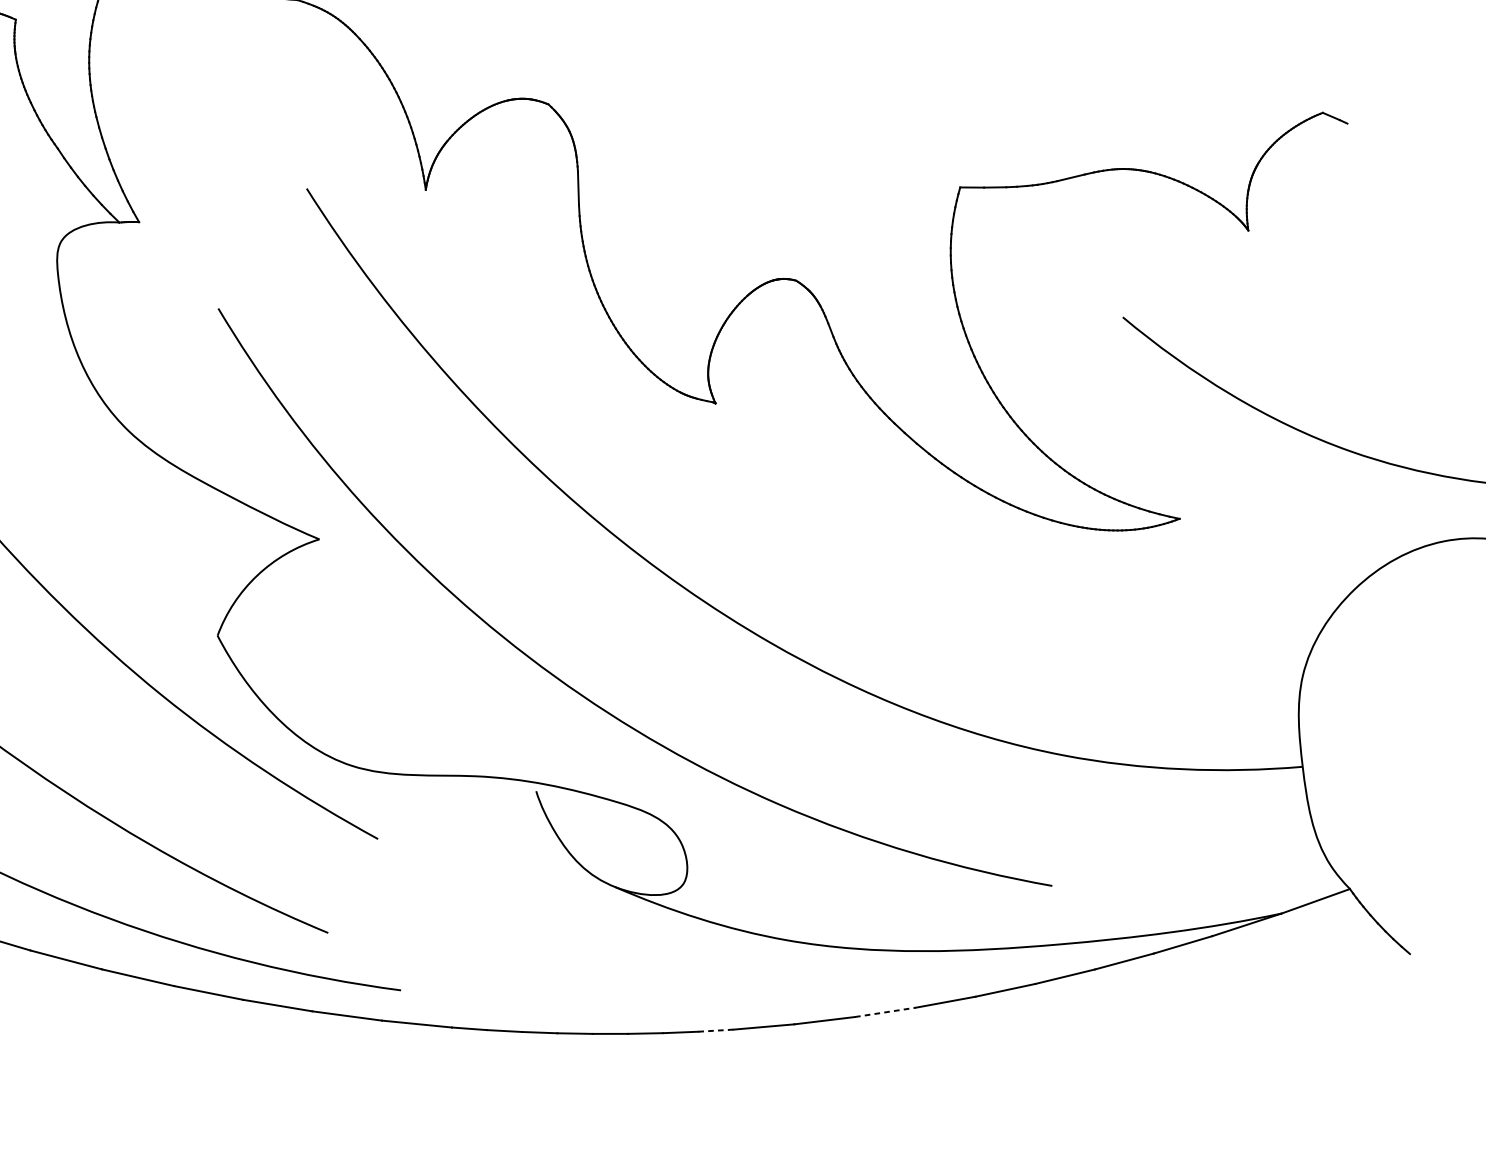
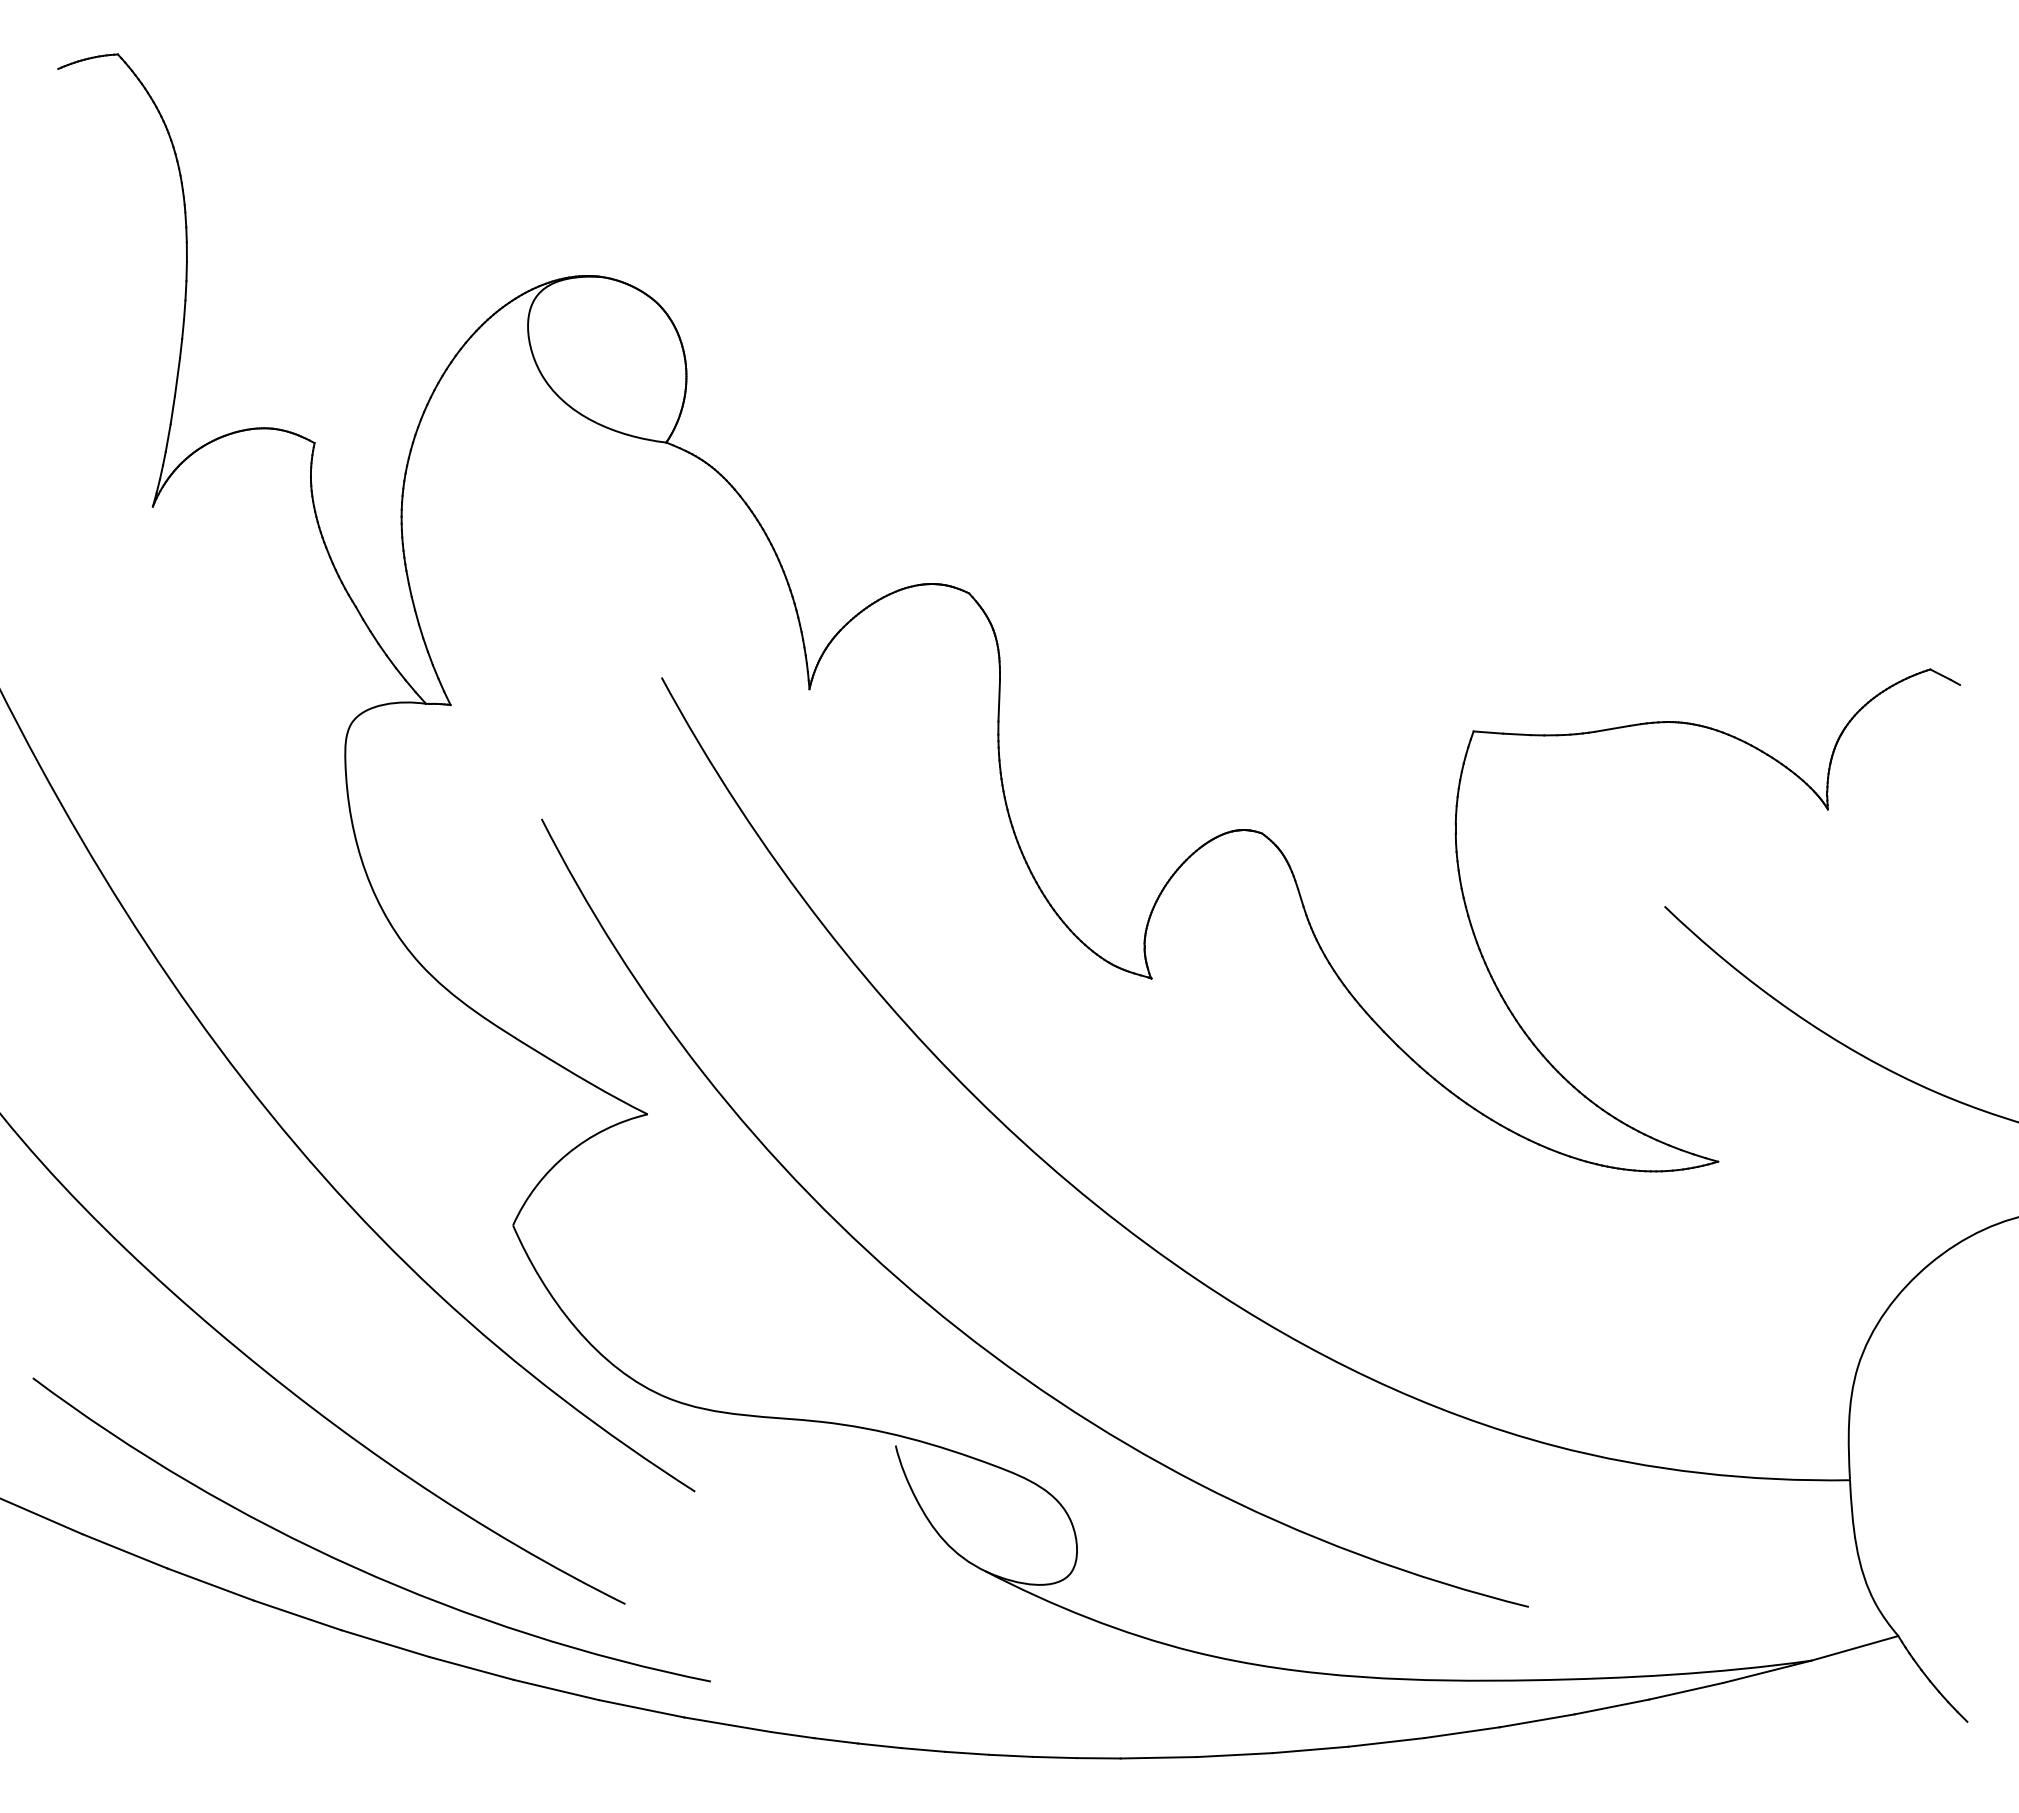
line: (885, 1012) -> (1311, 1749), dashed -> solid
line: (715, 1030) -> (1098, 1758), dashed -> solid

